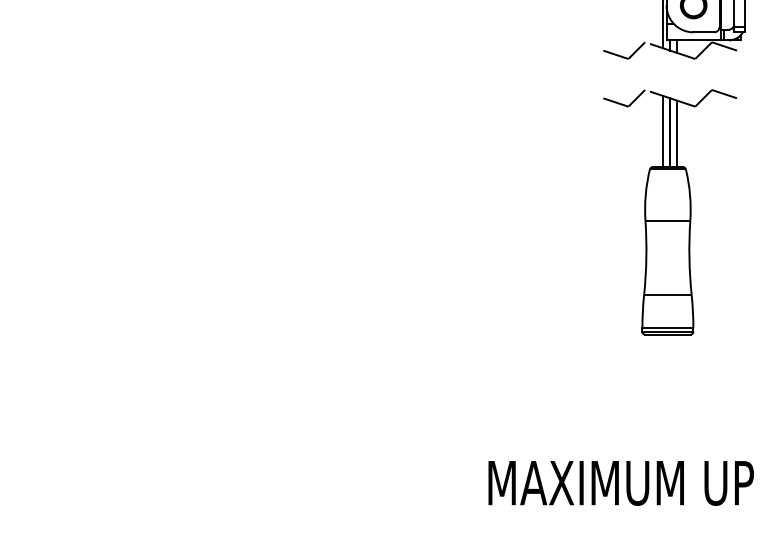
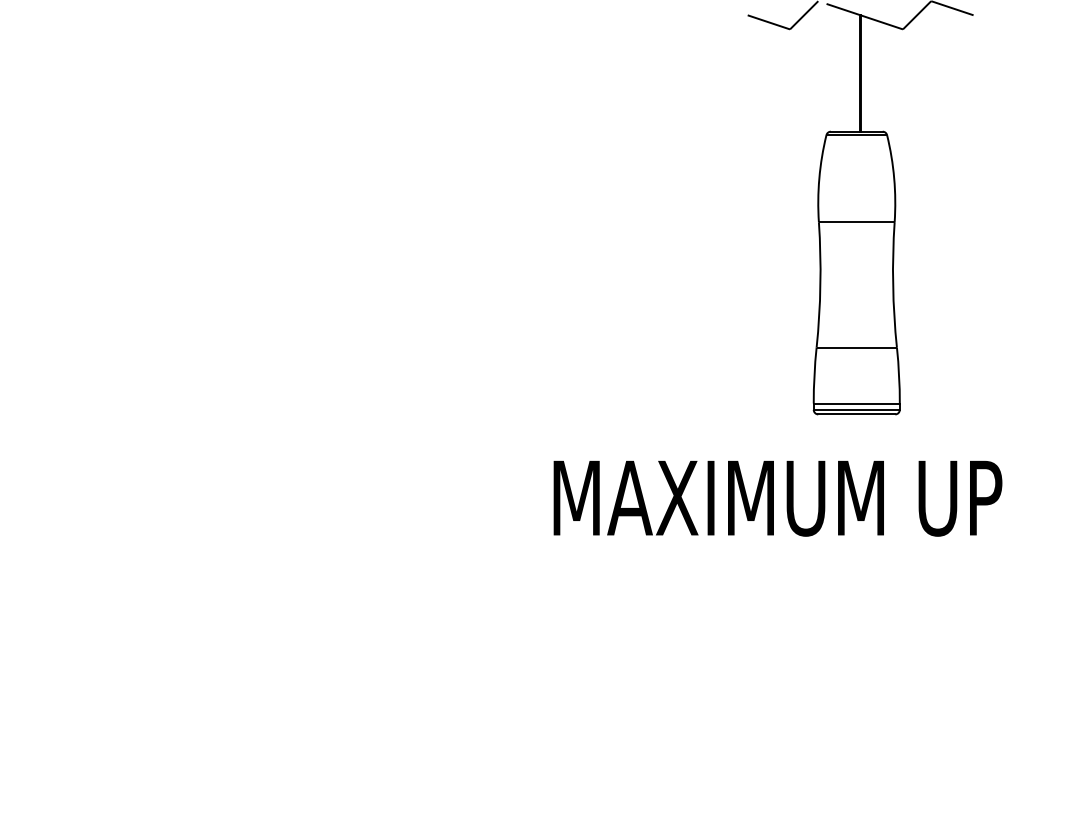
line: (662, 131) -> (847, 71), removed
line: (677, 133) -> (872, 74), removed
text: (620, 483) -> (776, 498), moved

